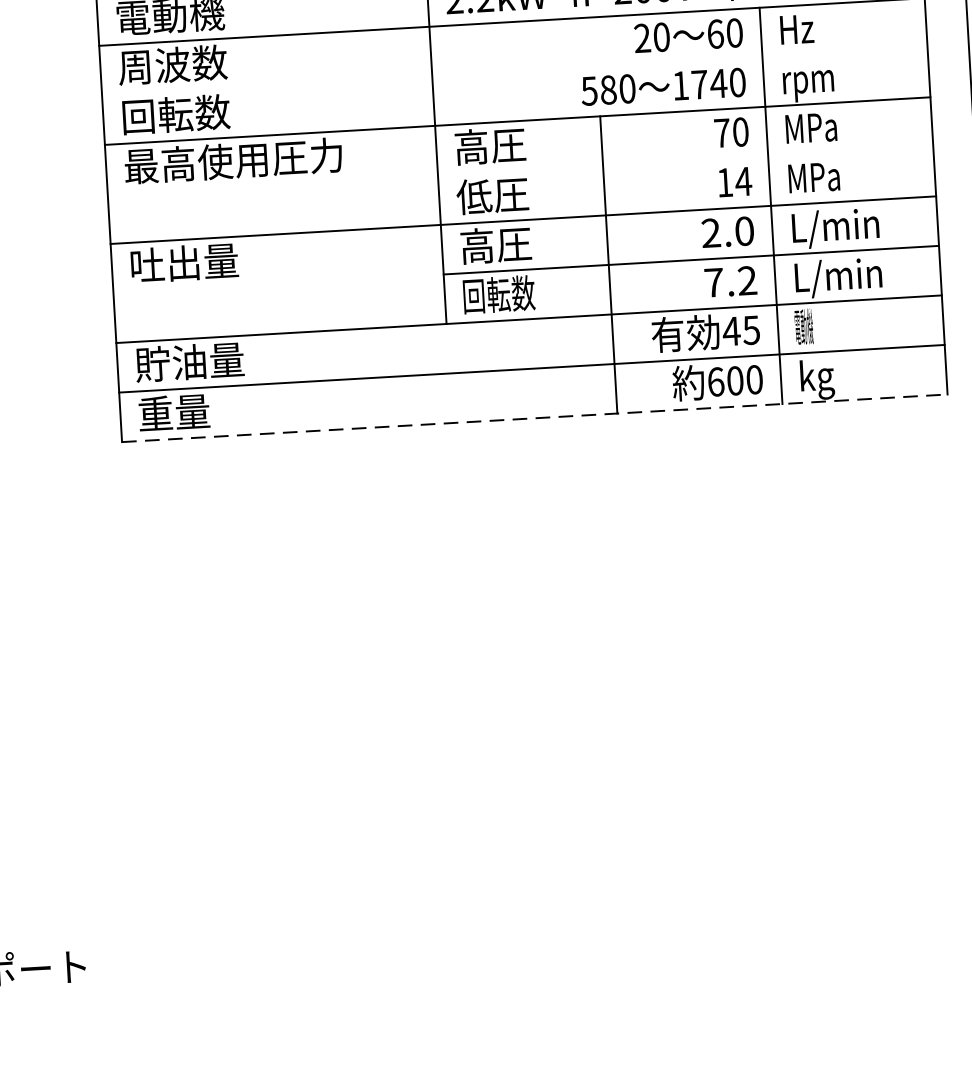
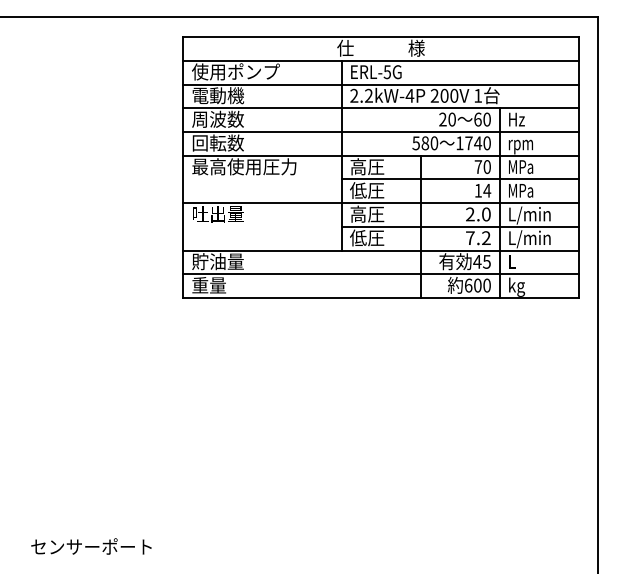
line: (513, 70) -> (380, 131), added
line: (684, 161) -> (459, 179), added
text: (499, 293) -> (367, 237), 回転数 -> 低圧
text: (802, 326) -> (511, 261), 電動機 -> L
line: (535, 417) -> (381, 297), dashed -> solid

